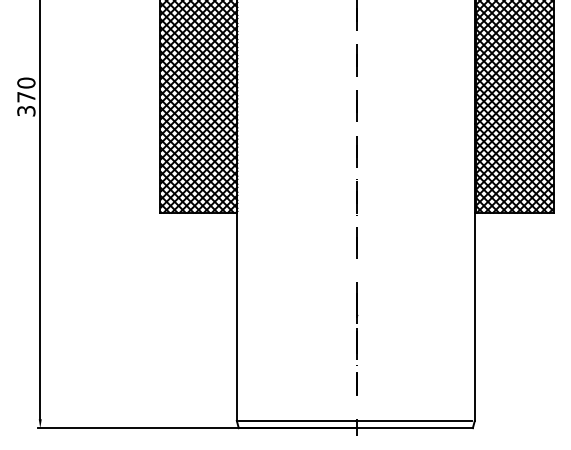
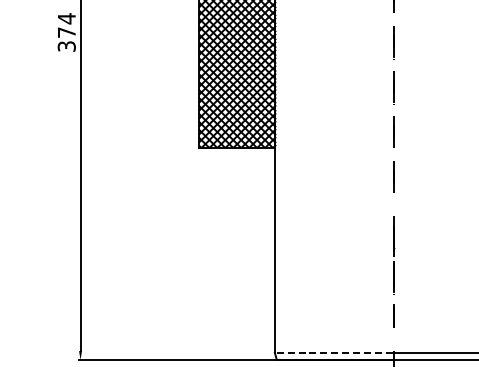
text: (26, 82) -> (66, 18), 370 -> 374
line: (297, 420) -> (334, 352), solid -> dashed

